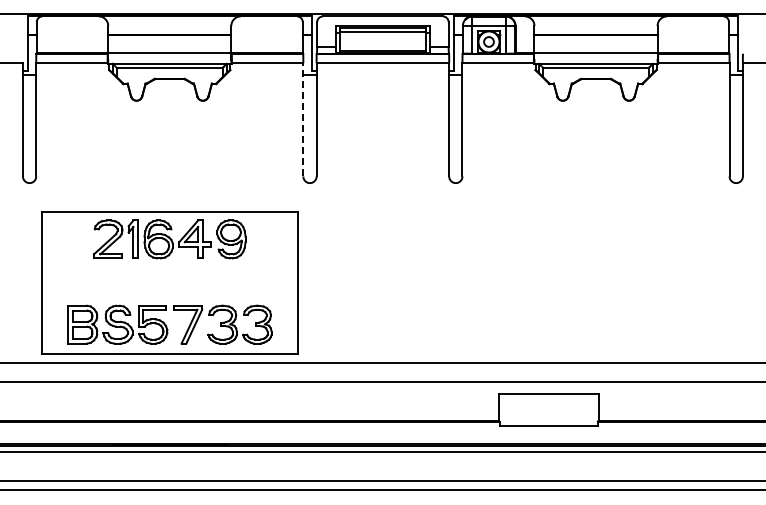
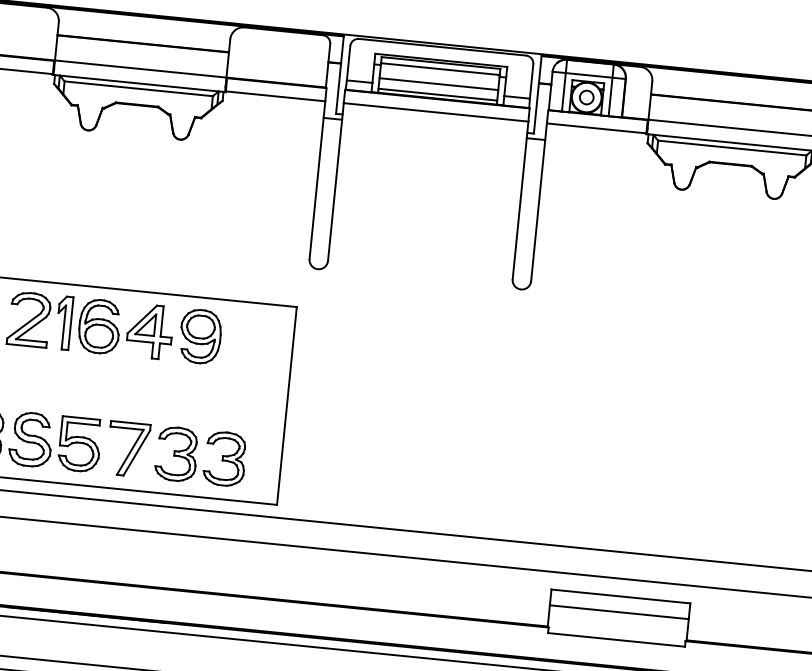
line: (382, 42) -> (438, 83), added
line: (303, 119) -> (317, 179), dashed -> solid
line: (548, 405) -> (619, 611), added

